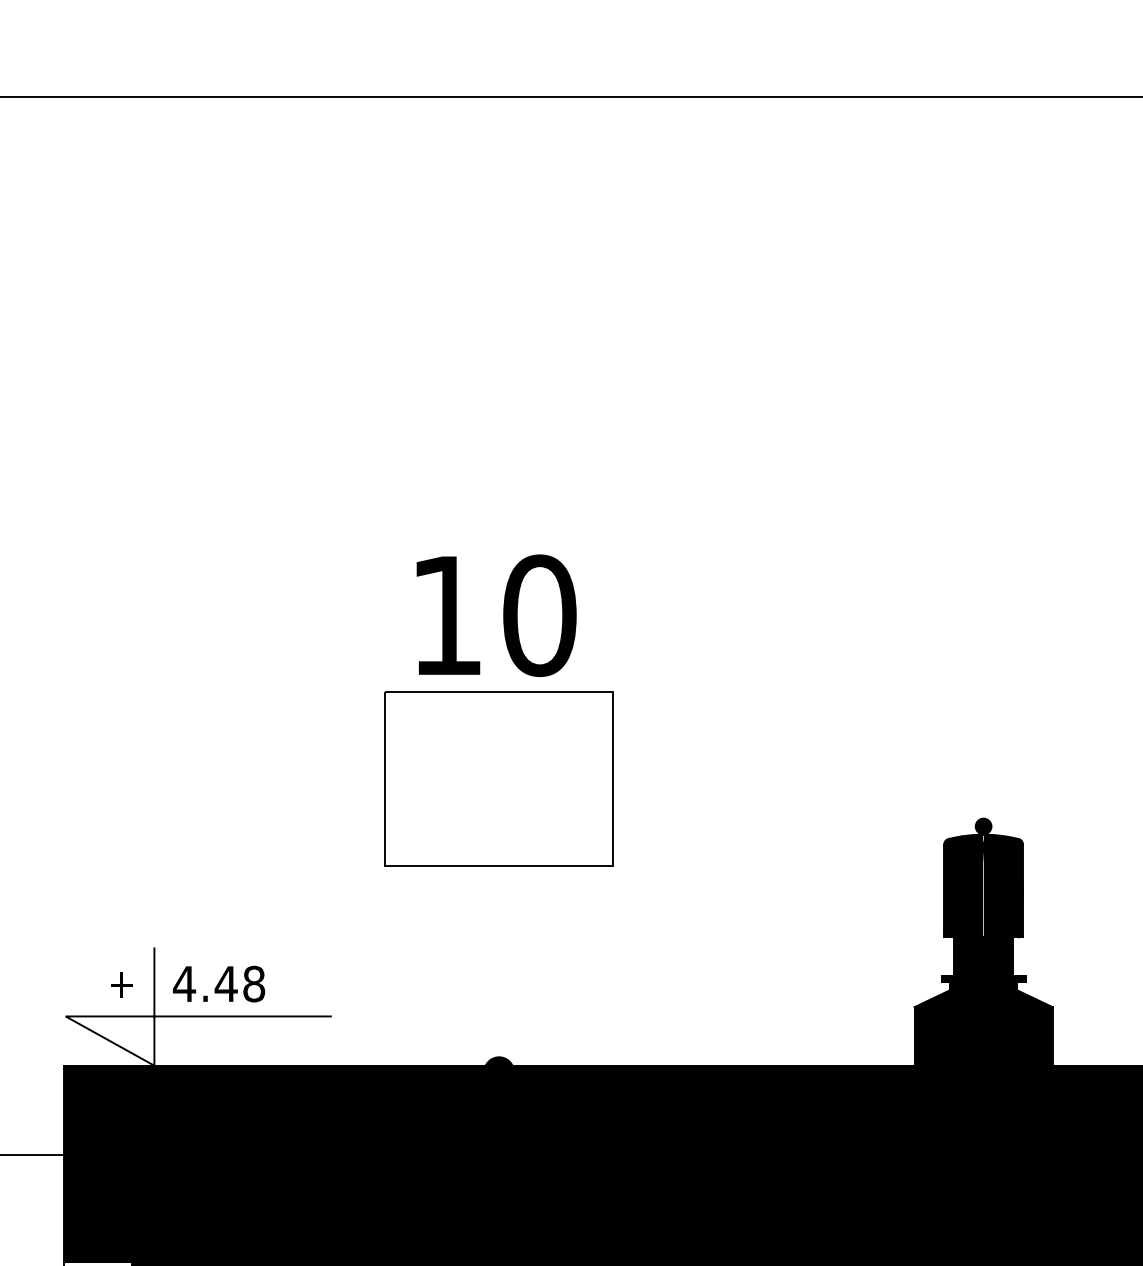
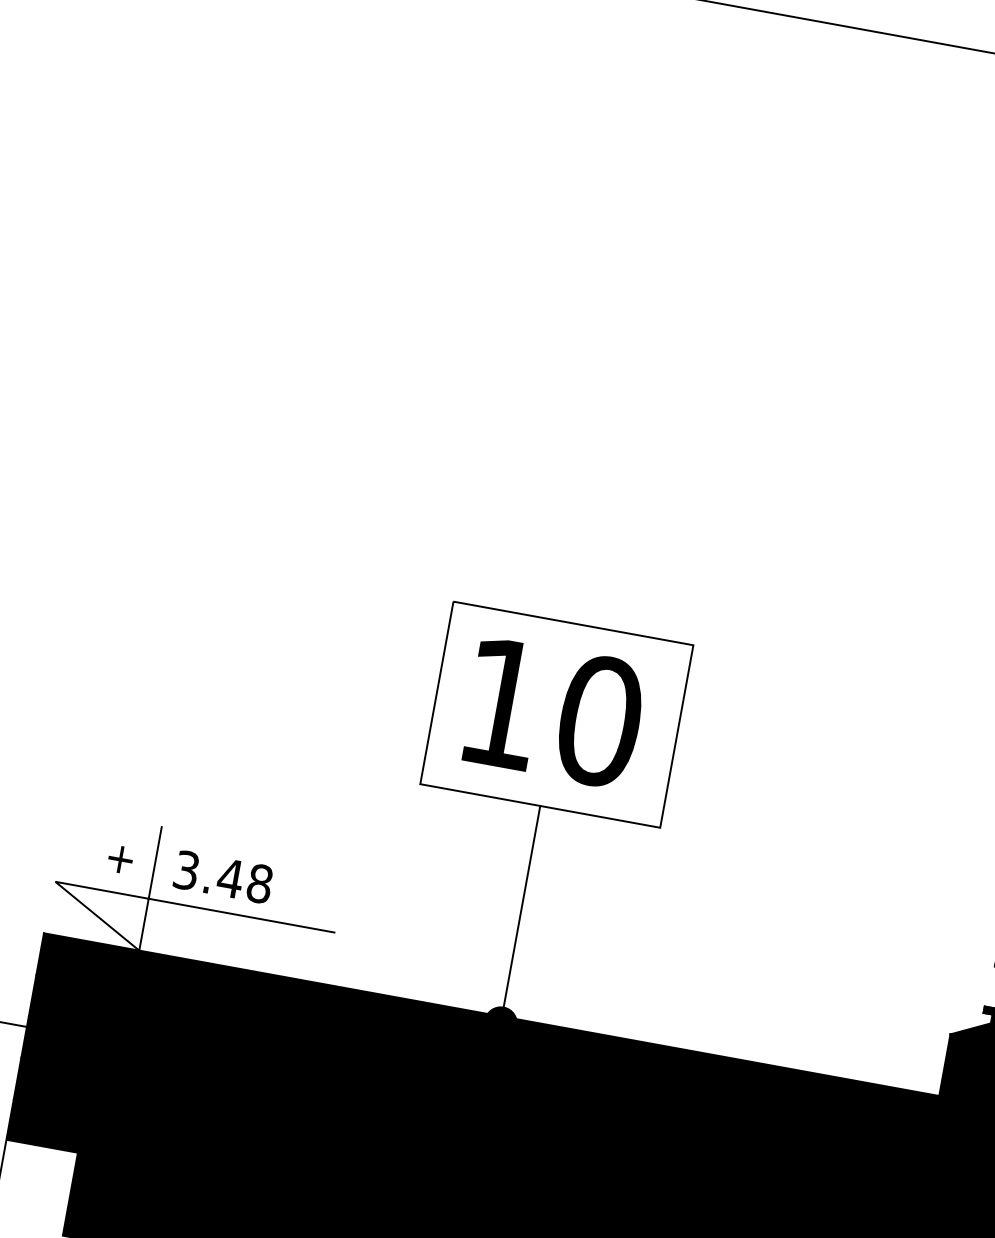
text: (496, 615) -> (554, 712), moved
line: (499, 961) -> (522, 906), added
text: (184, 983) -> (186, 869), 4.48 -> 3.48

